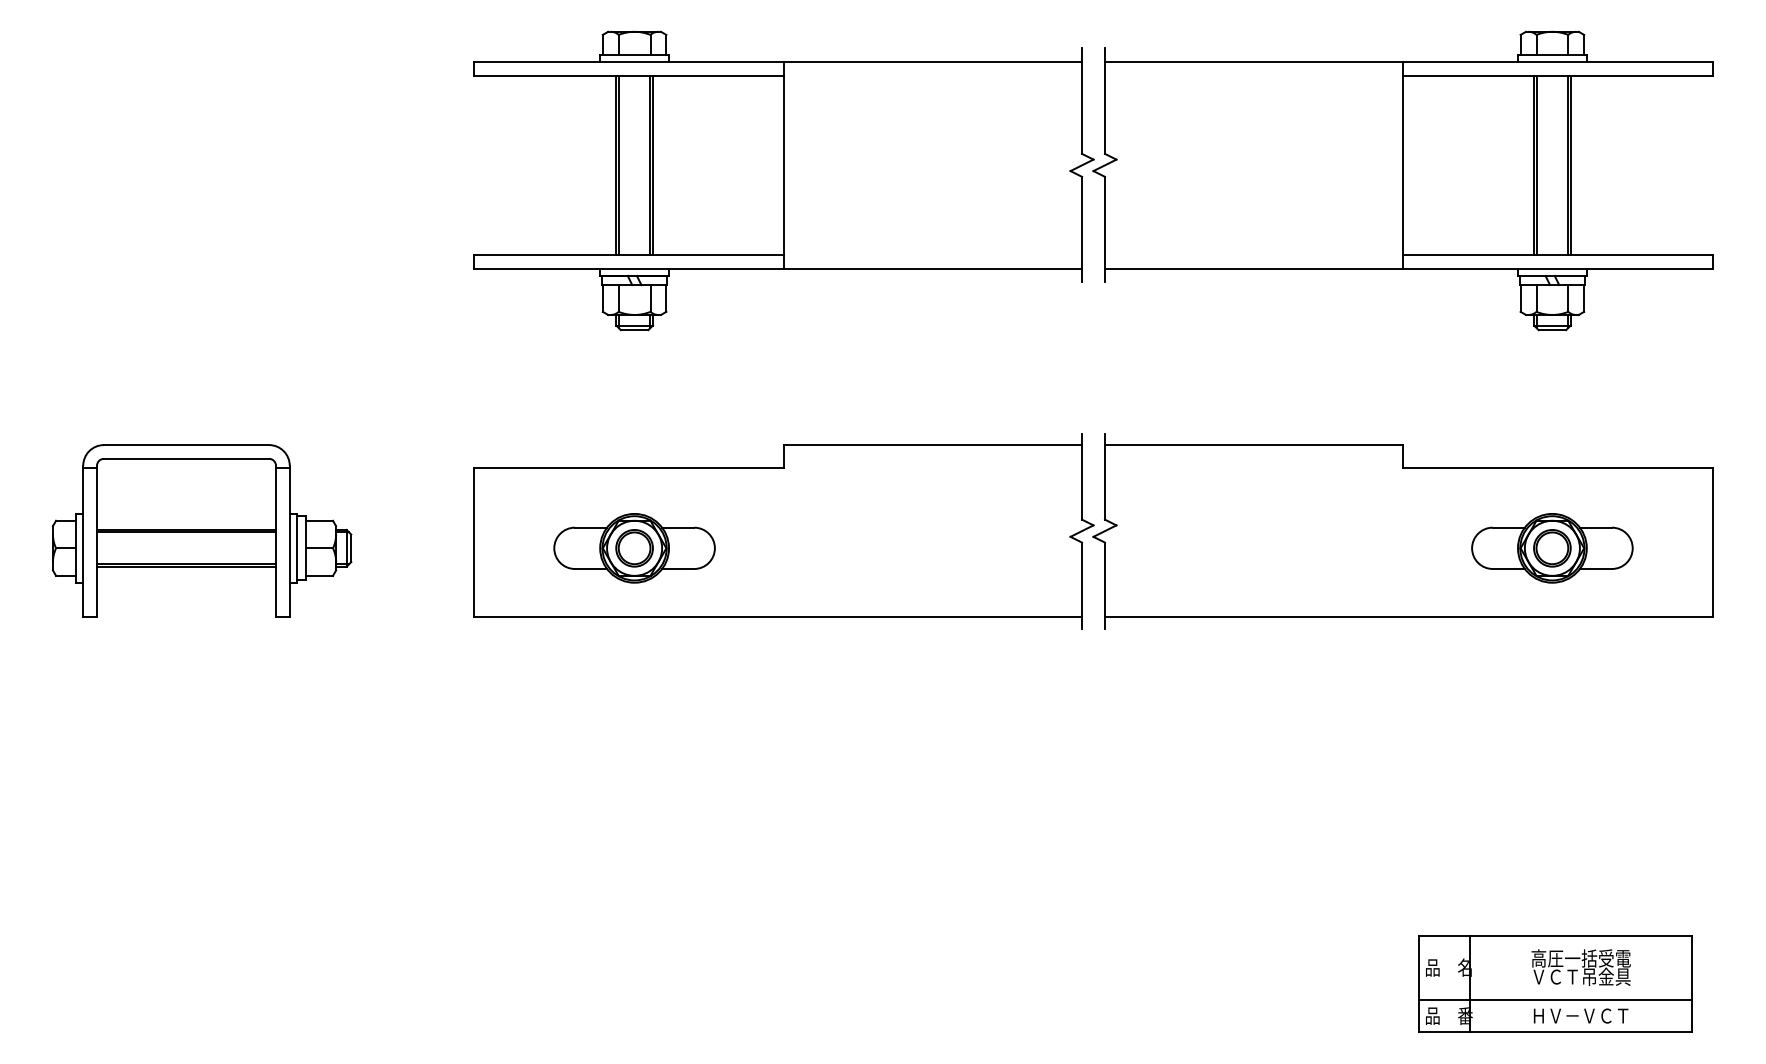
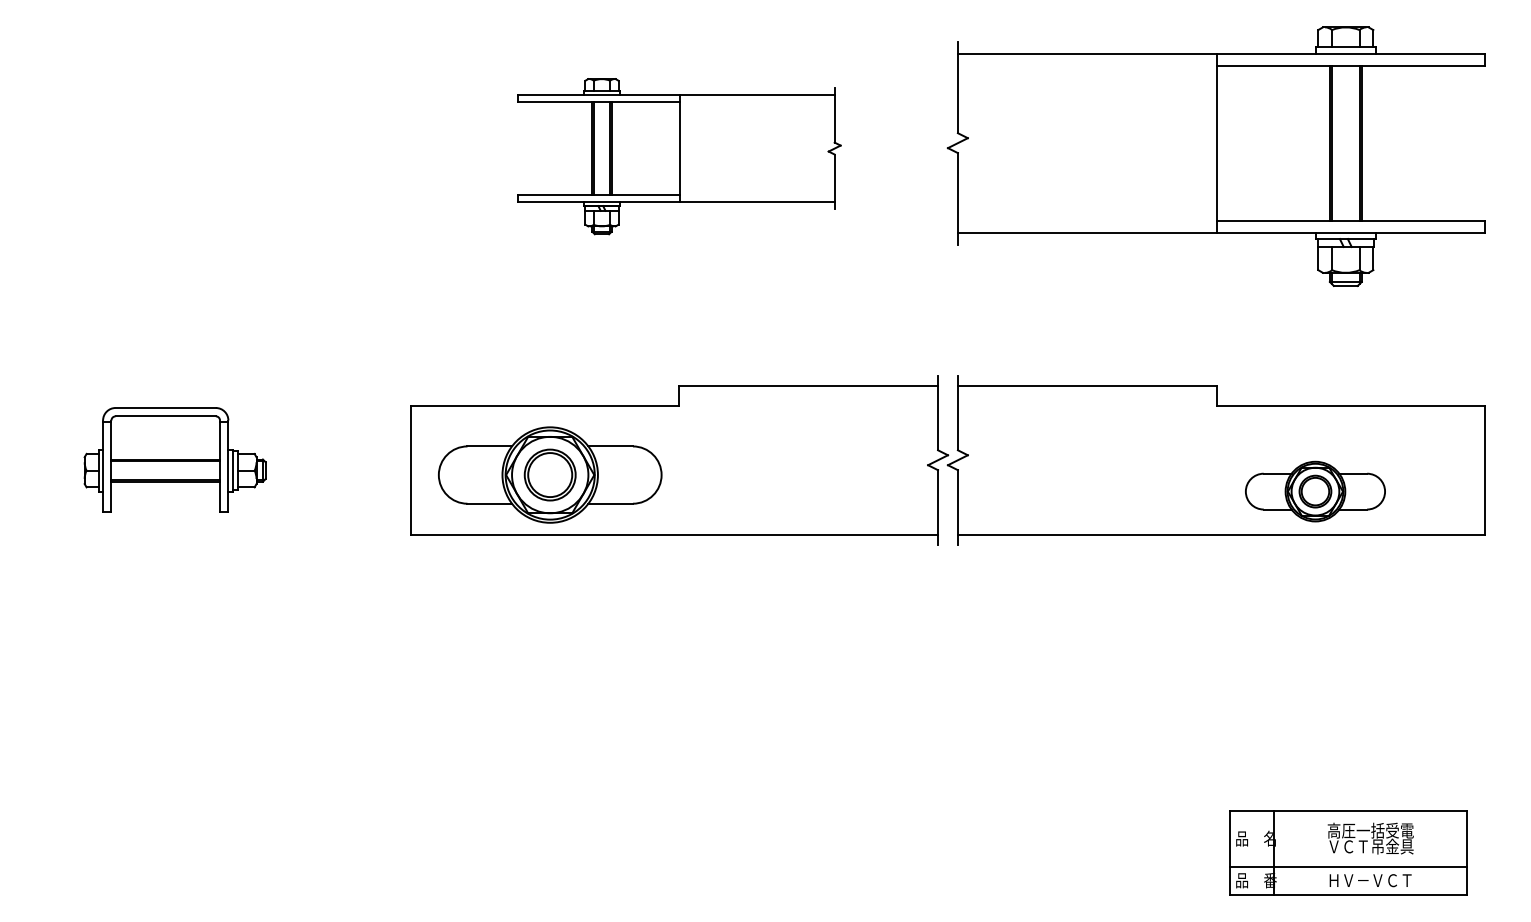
part: (783, 180) -> (679, 156), size x0.6
part: (201, 530) -> (174, 459), size x0.7
part: (634, 548) -> (550, 475), size x1.6
part: (1552, 548) -> (1315, 491), moved

